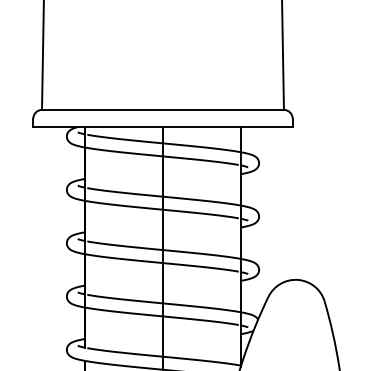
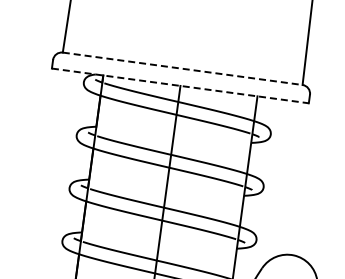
line: (162, 109) -> (182, 68), solid -> dashed
line: (162, 127) -> (179, 86), solid -> dashed

